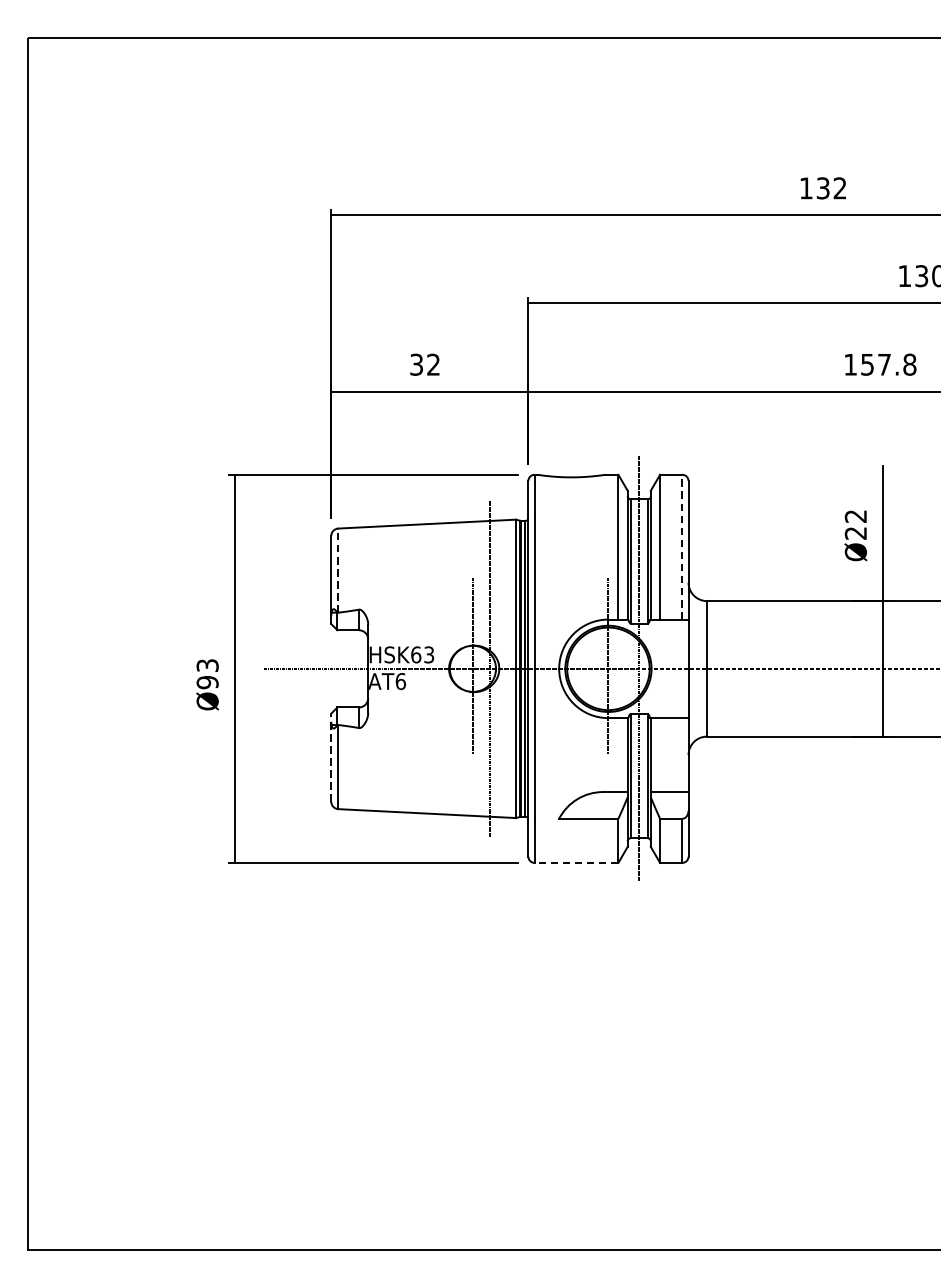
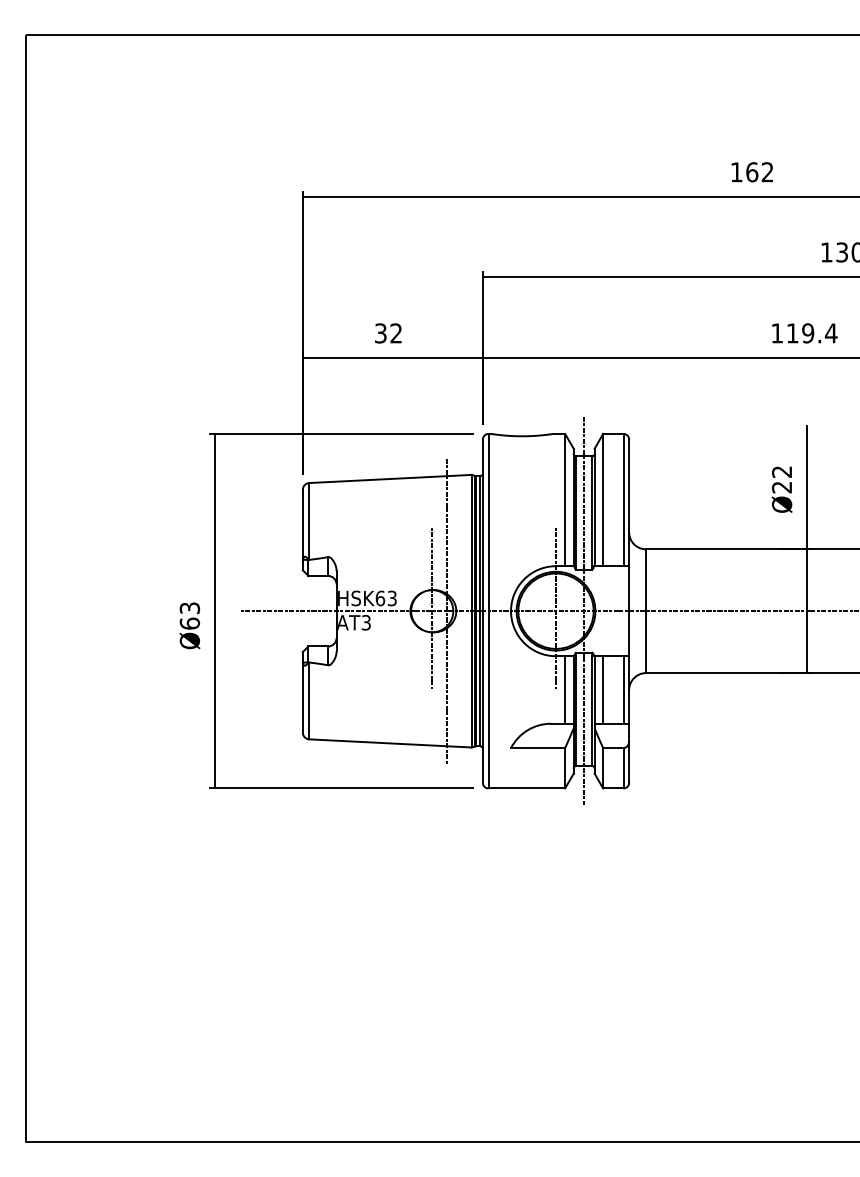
text: (823, 188) -> (752, 172), 132 -> 162
text: (889, 364) -> (812, 333), 157.8 -> 119.4
line: (682, 546) -> (623, 499), dashed -> solid
line: (338, 569) -> (309, 520), dashed -> solid
text: (400, 681) -> (366, 622), AT6 -> AT3
text: (207, 682) -> (189, 623), Ø93 -> Ø63
line: (618, 754) -> (565, 689), added
line: (660, 754) -> (603, 689), added
line: (682, 754) -> (623, 689), added
line: (330, 756) -> (302, 691), dashed -> solid
line: (576, 862) -> (526, 788), dashed -> solid

